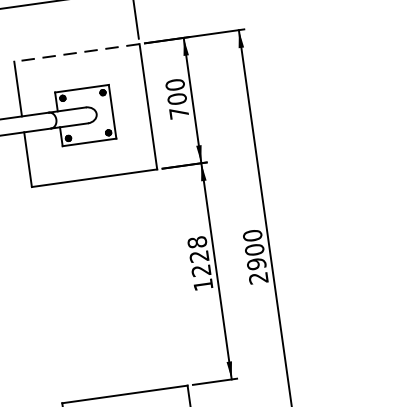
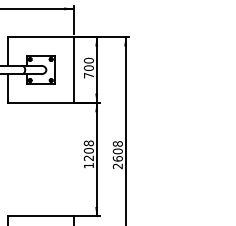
line: (76, 53) -> (40, 37), dashed -> solid
text: (253, 250) -> (117, 151), 2900 -> 2608
text: (198, 256) -> (88, 150), 1228 -> 1208

